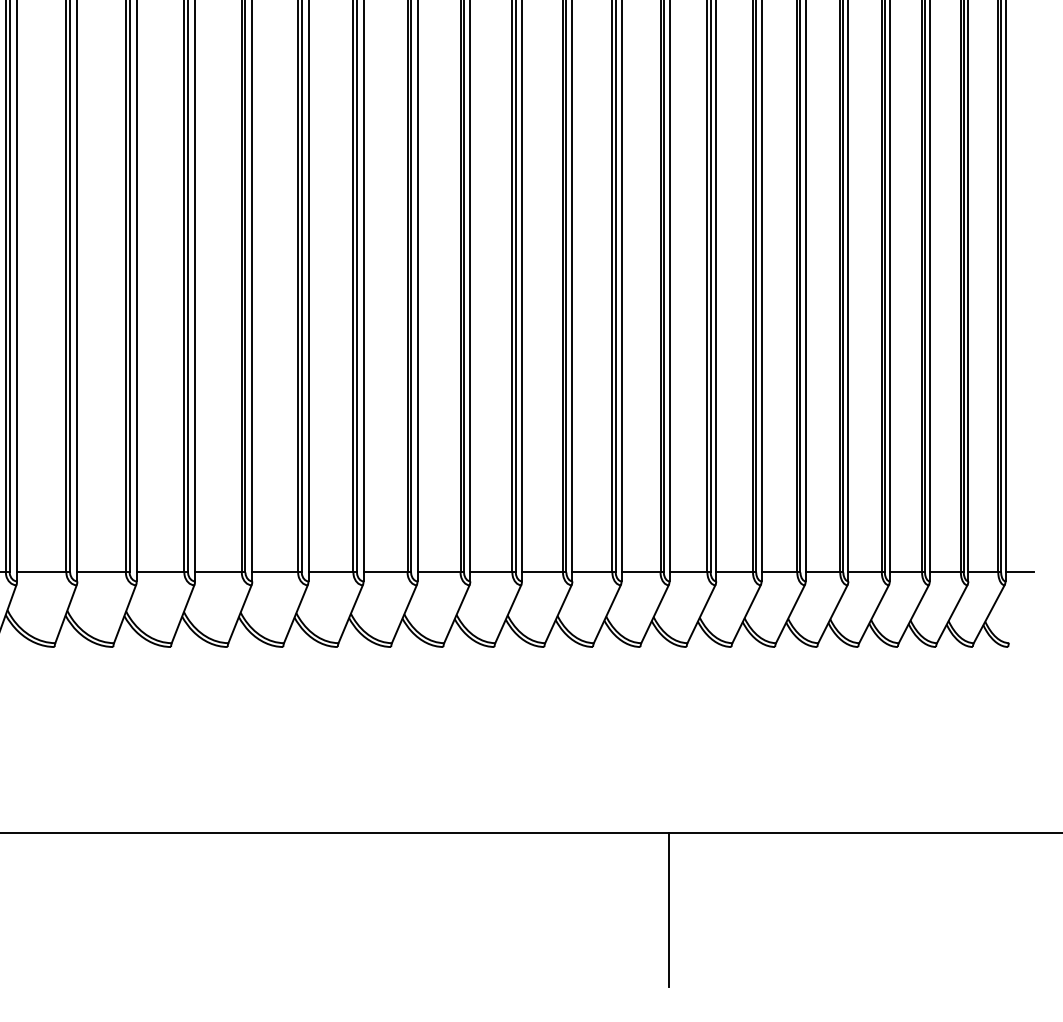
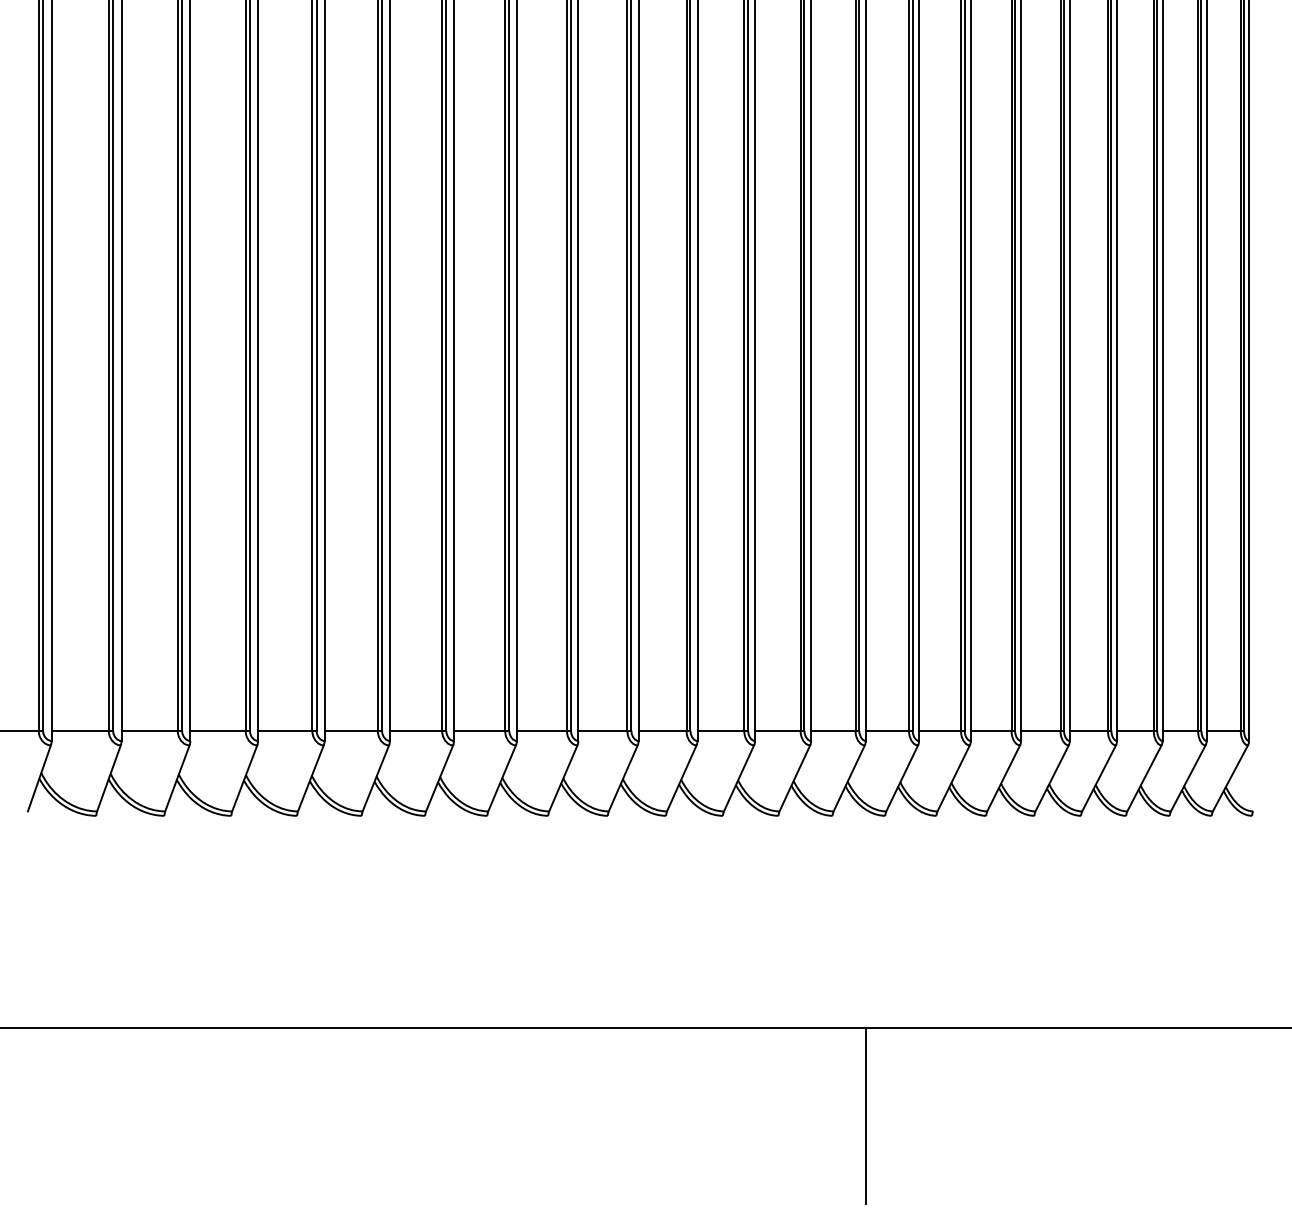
line: (1019, 572) -> (1265, 730), removed

